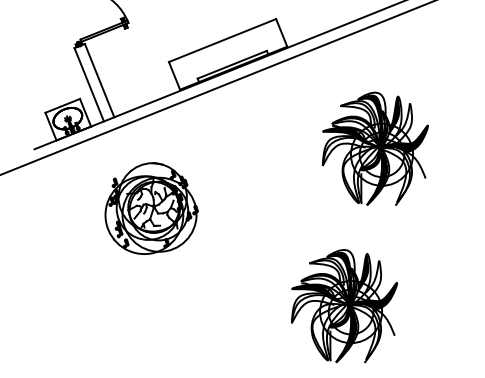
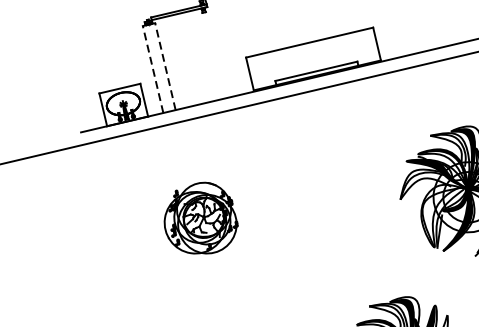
line: (99, 80) -> (165, 66), solid -> dashed
line: (89, 84) -> (153, 69), solid -> dashed
part: (151, 208) -> (201, 218), size x0.7

